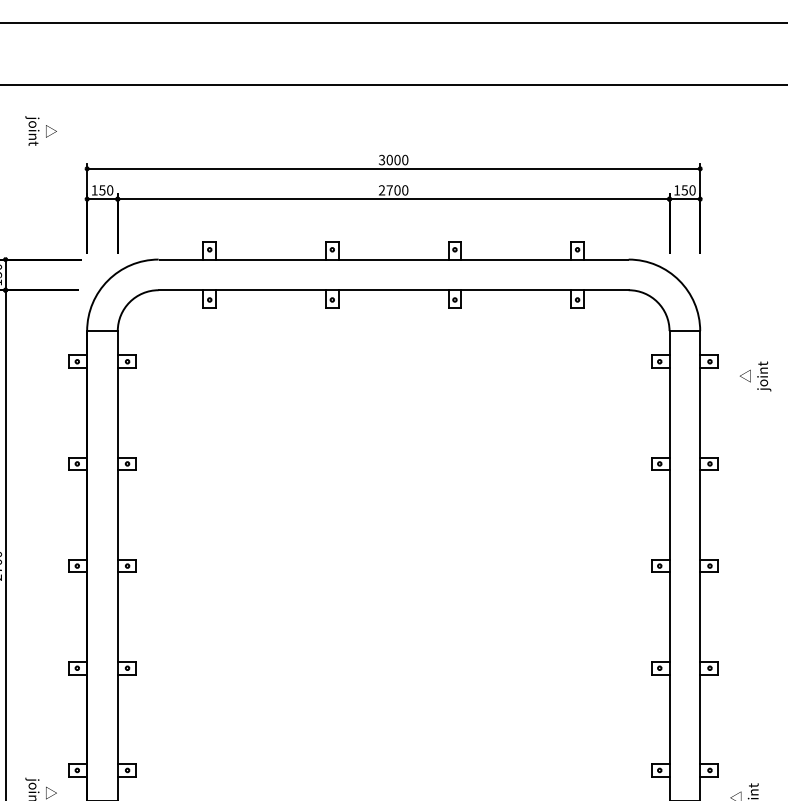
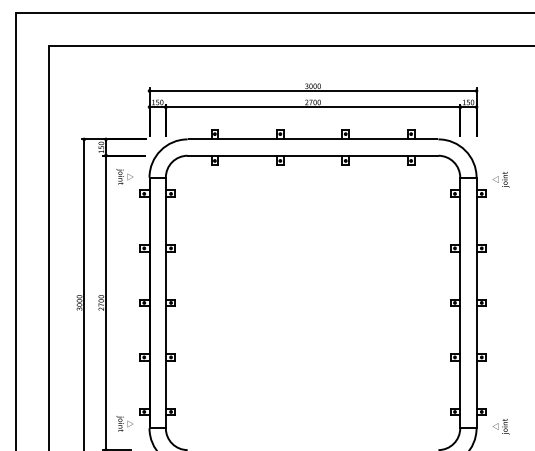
text: (40, 130) -> (124, 176), moved
text: (754, 375) -> (500, 179), moved

